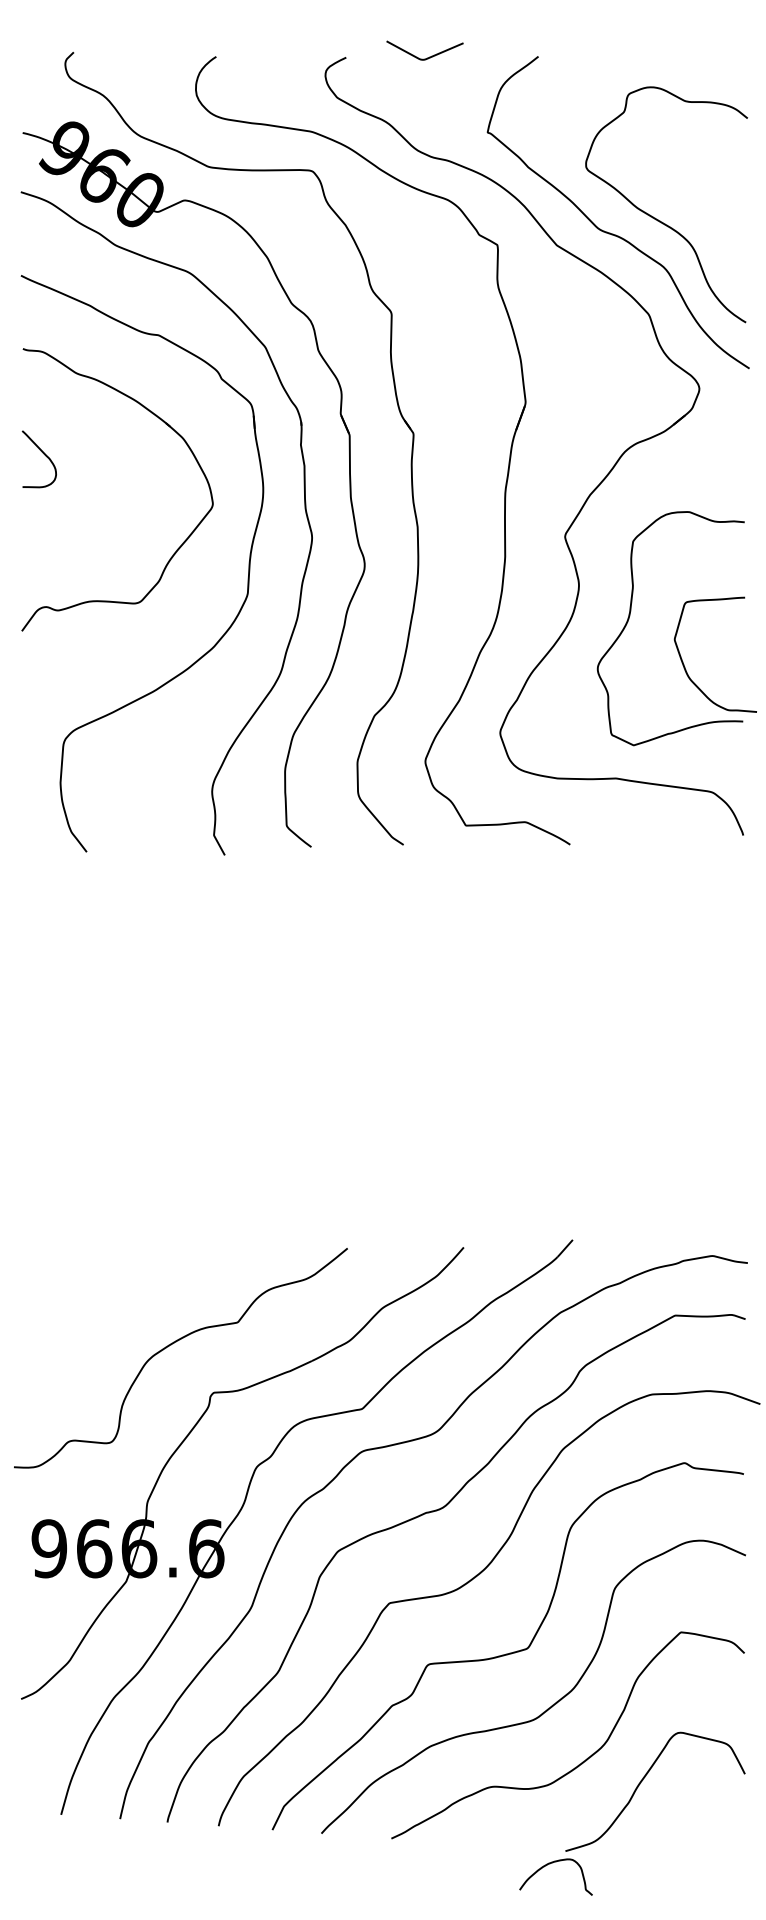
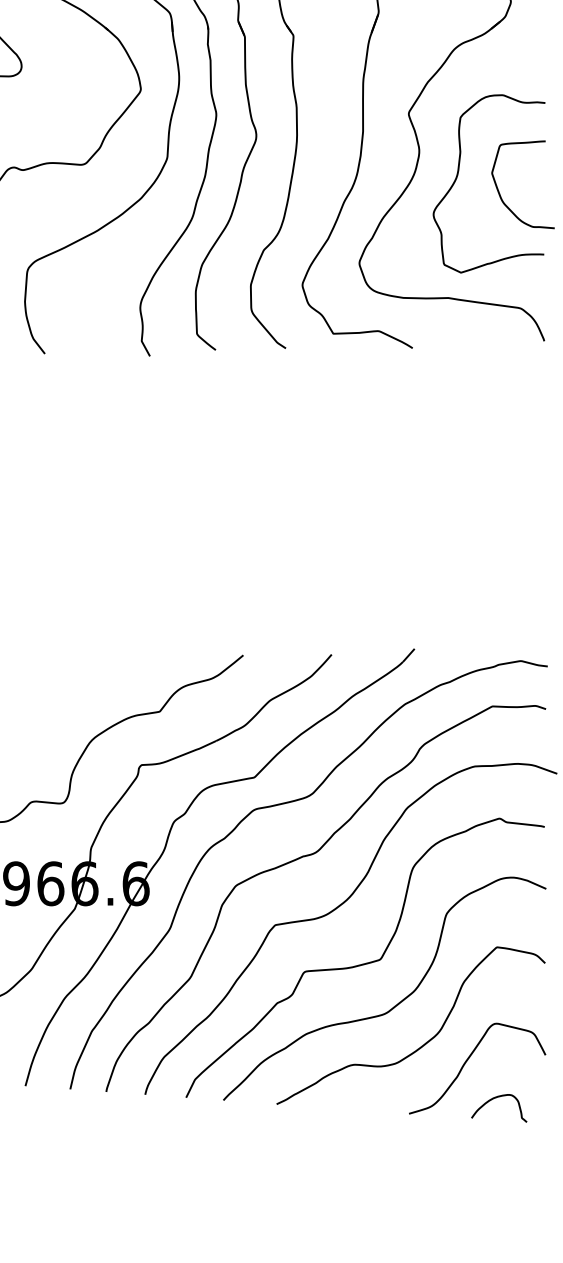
curve: (684, 664) -> (499, 192), moved
curve: (550, 1864) -> (495, 1098), moved

